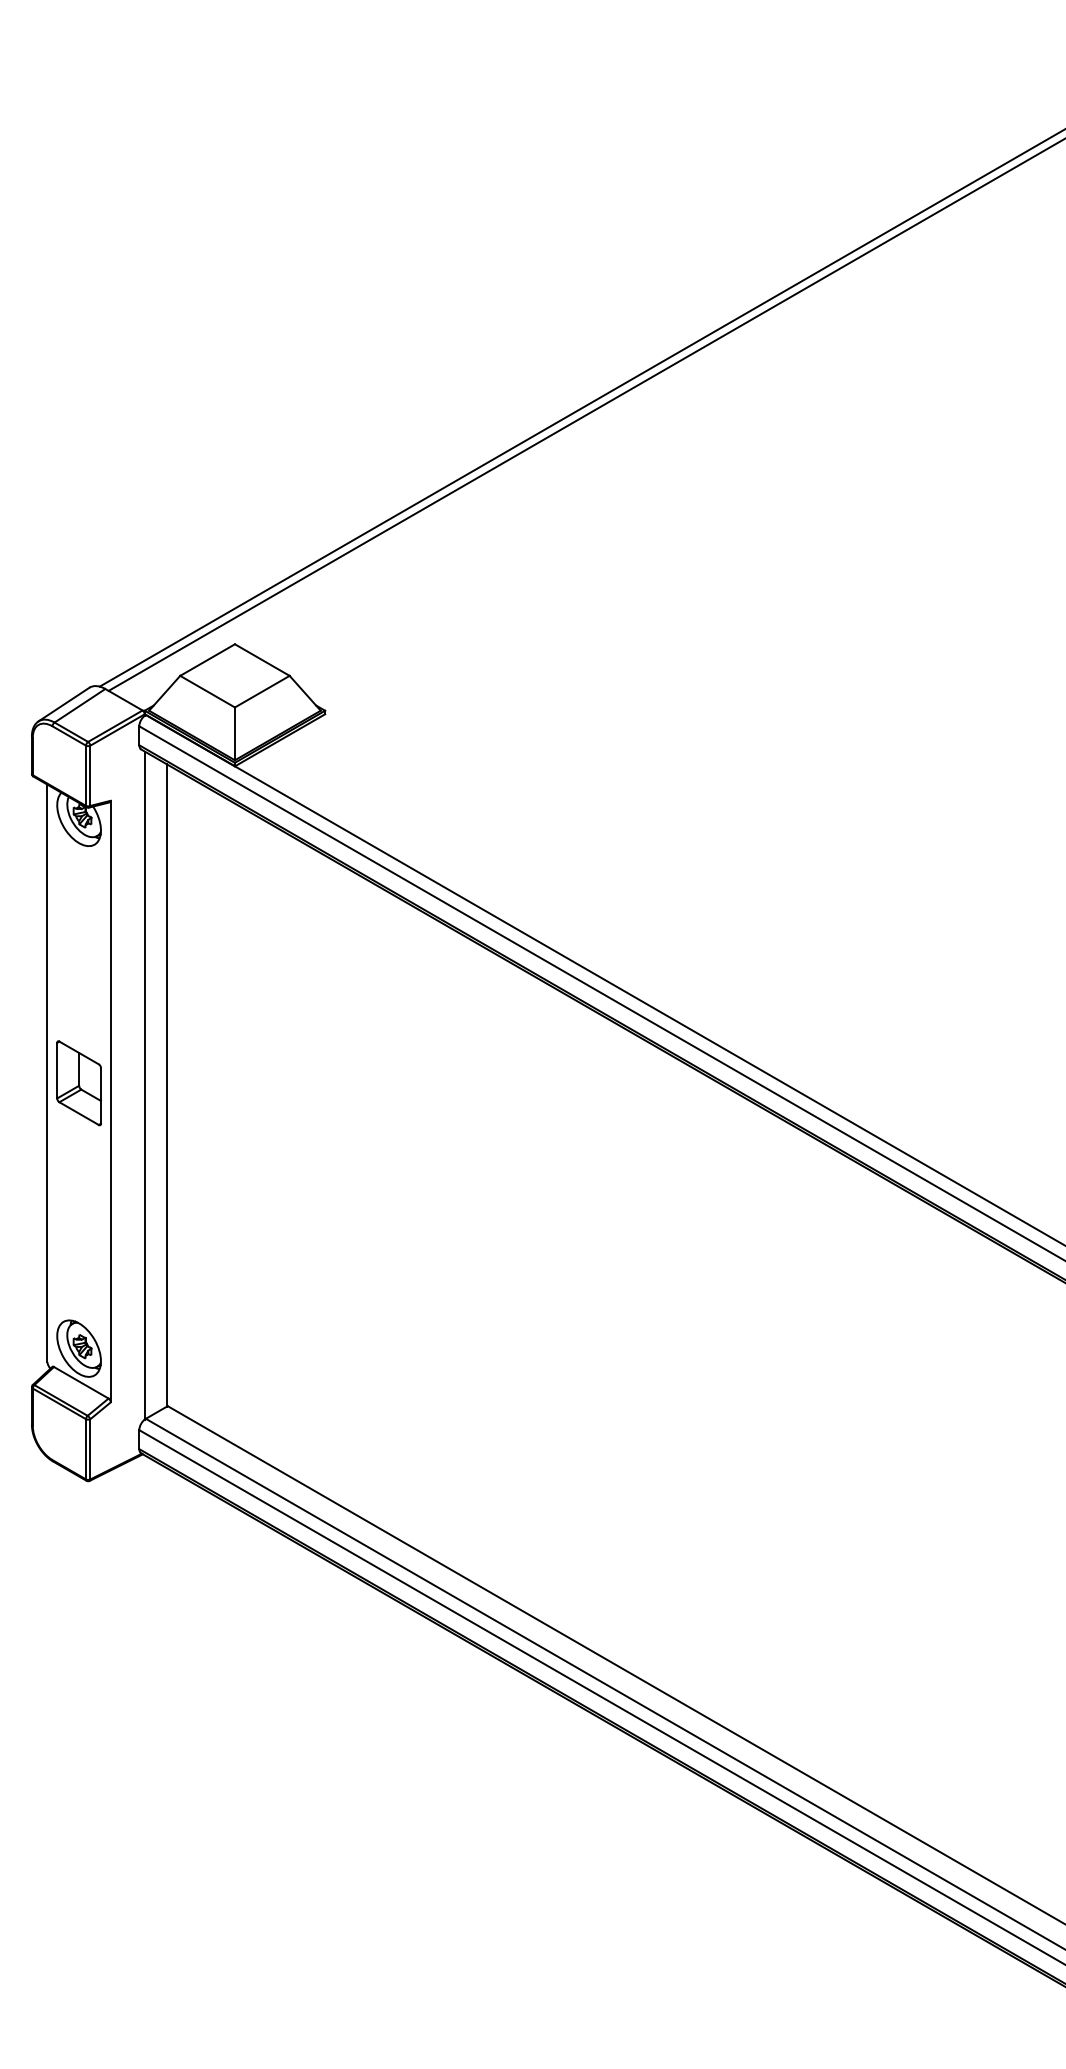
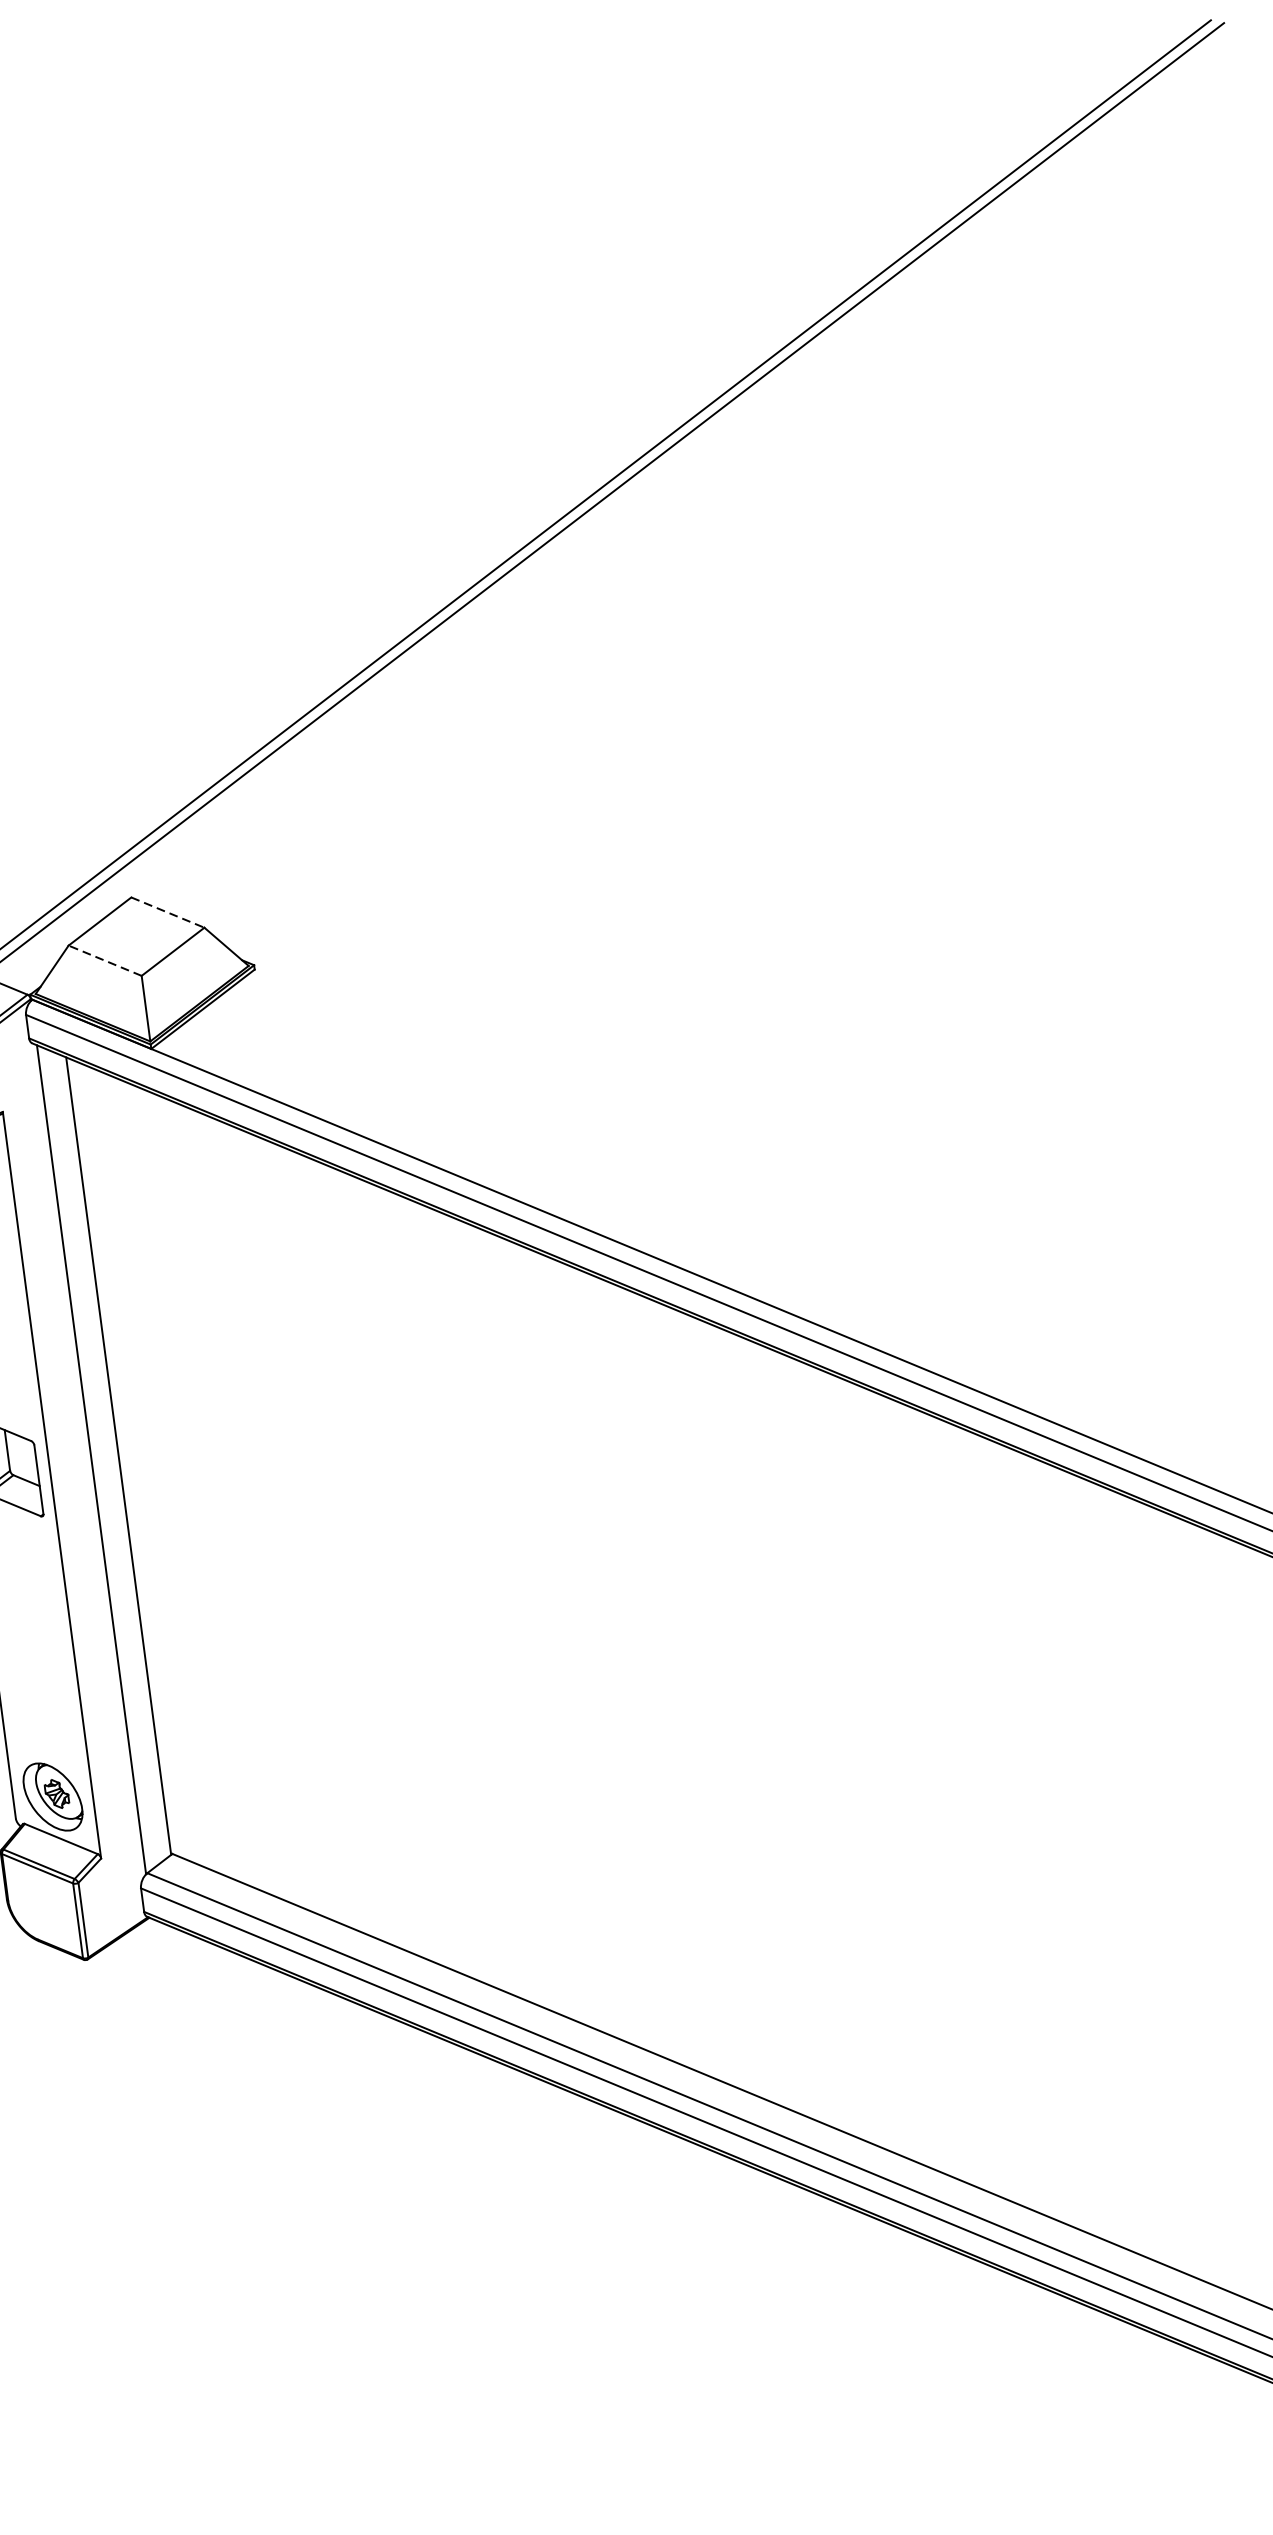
line: (262, 660) -> (168, 913), solid -> dashed
line: (207, 691) -> (105, 960), solid -> dashed

